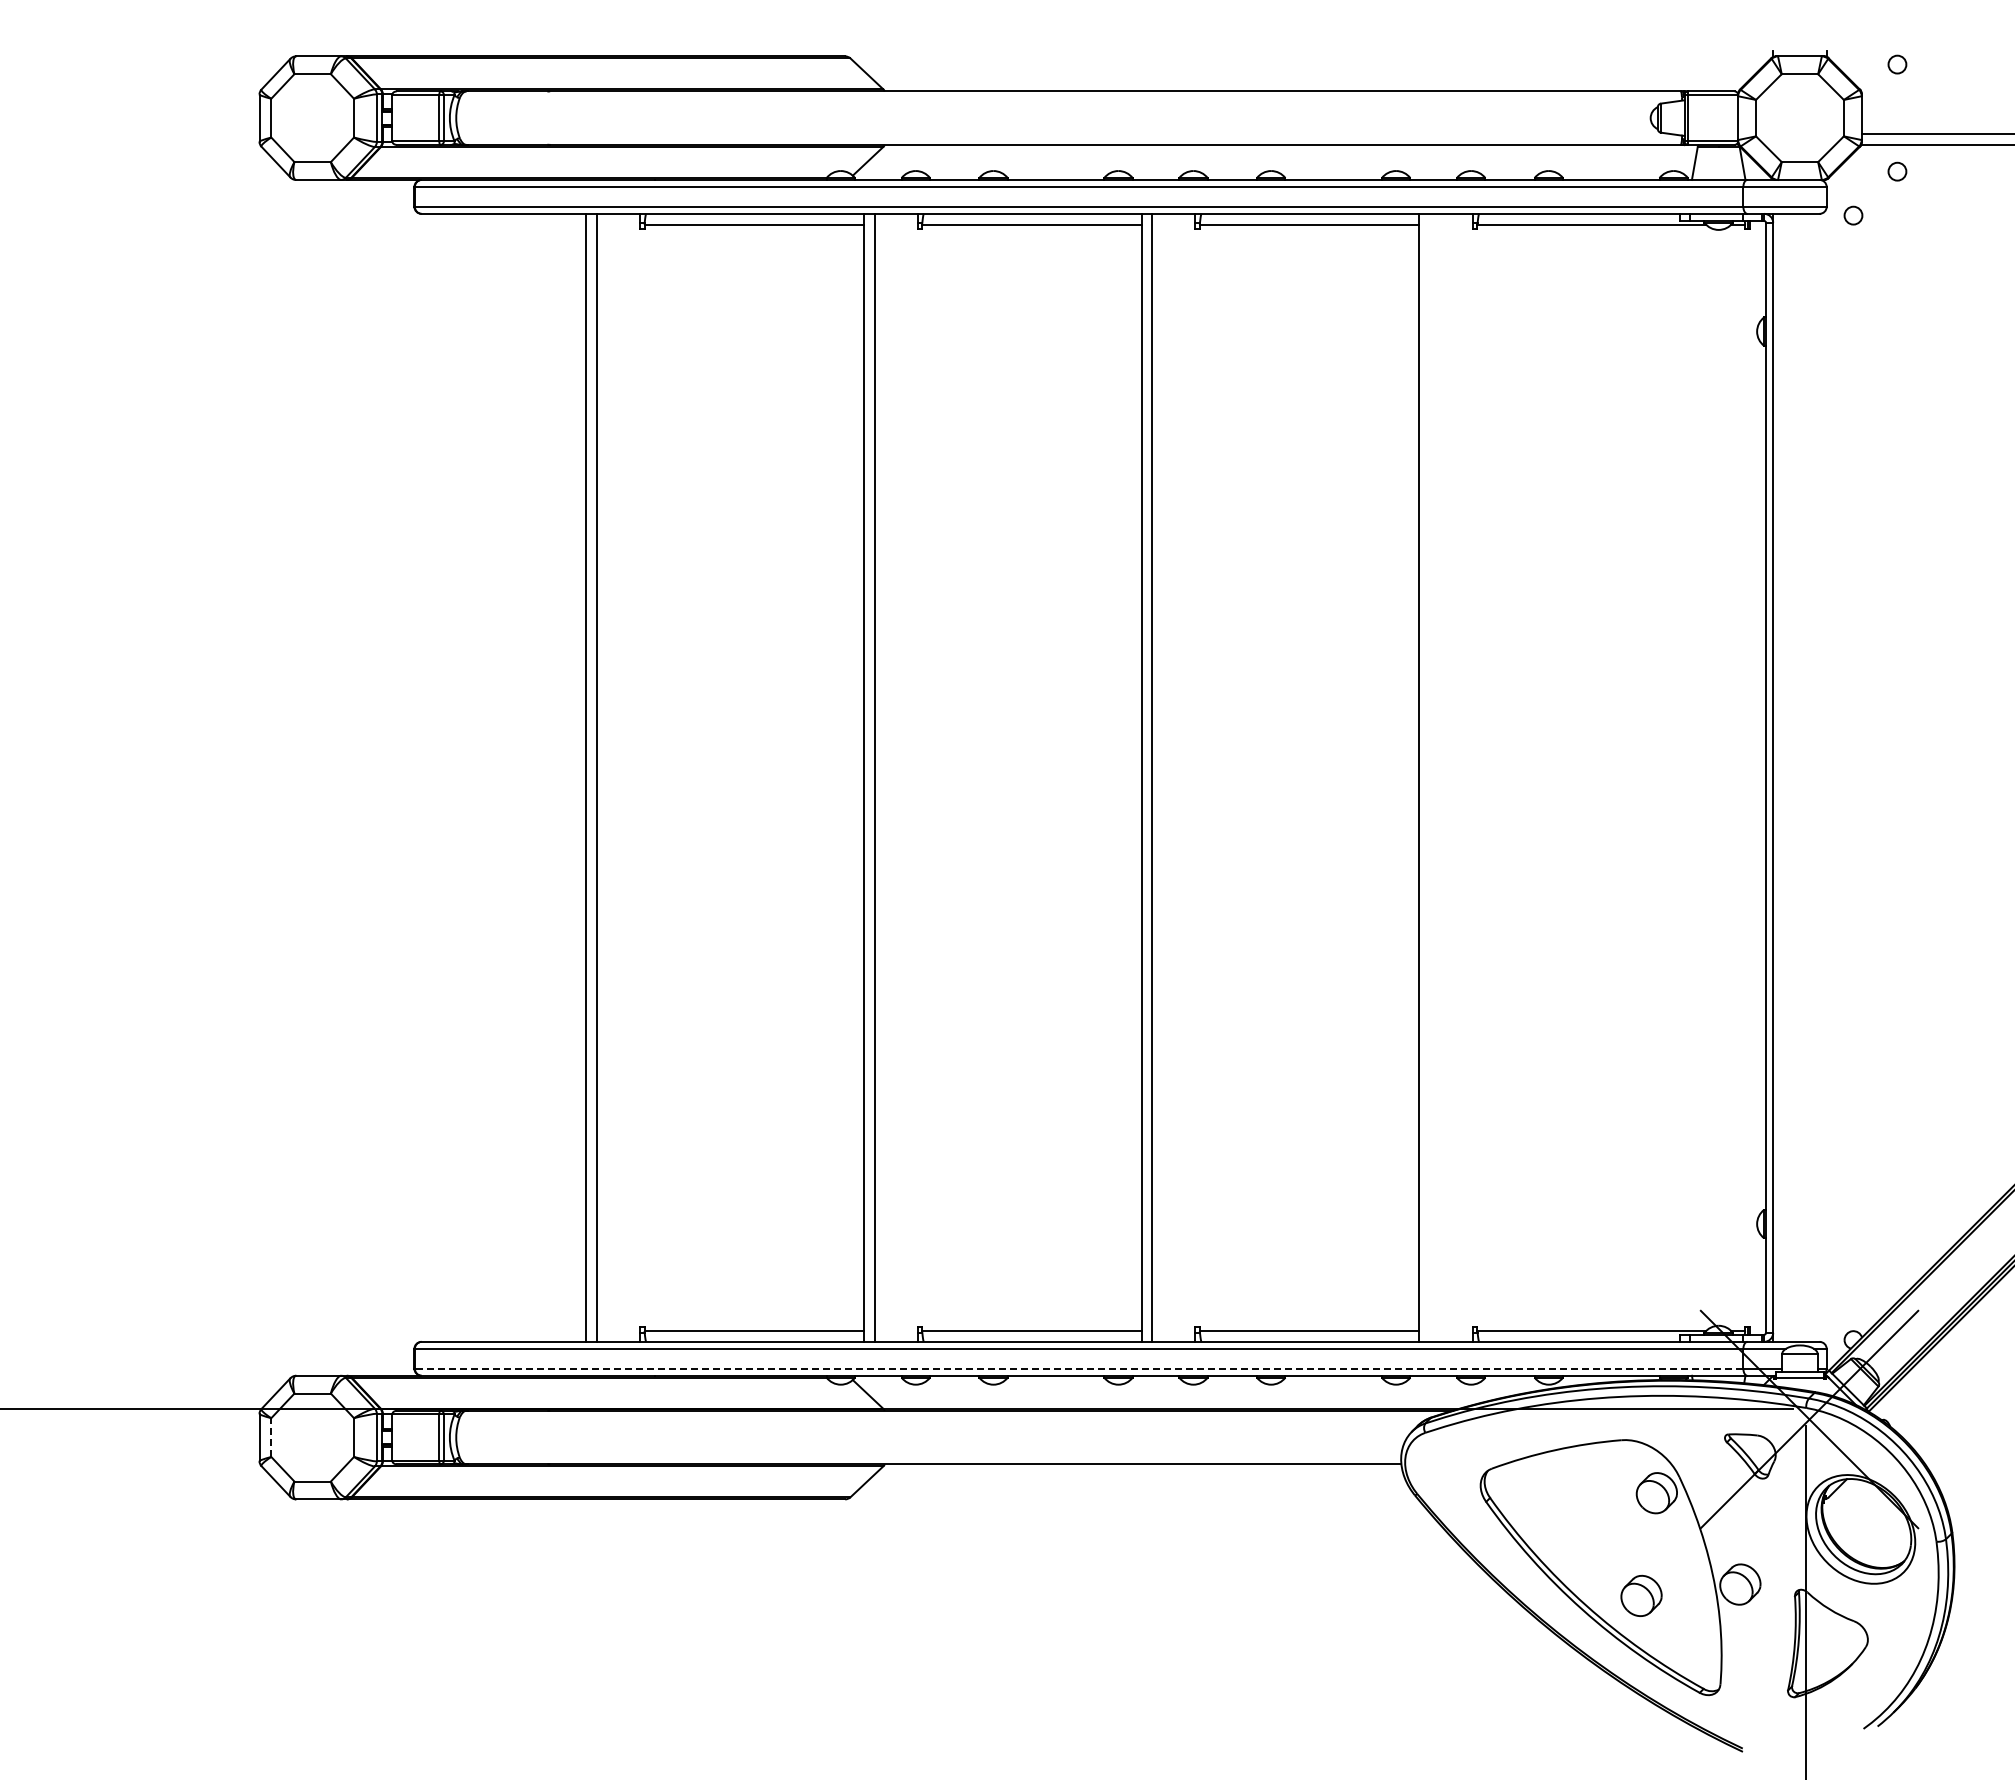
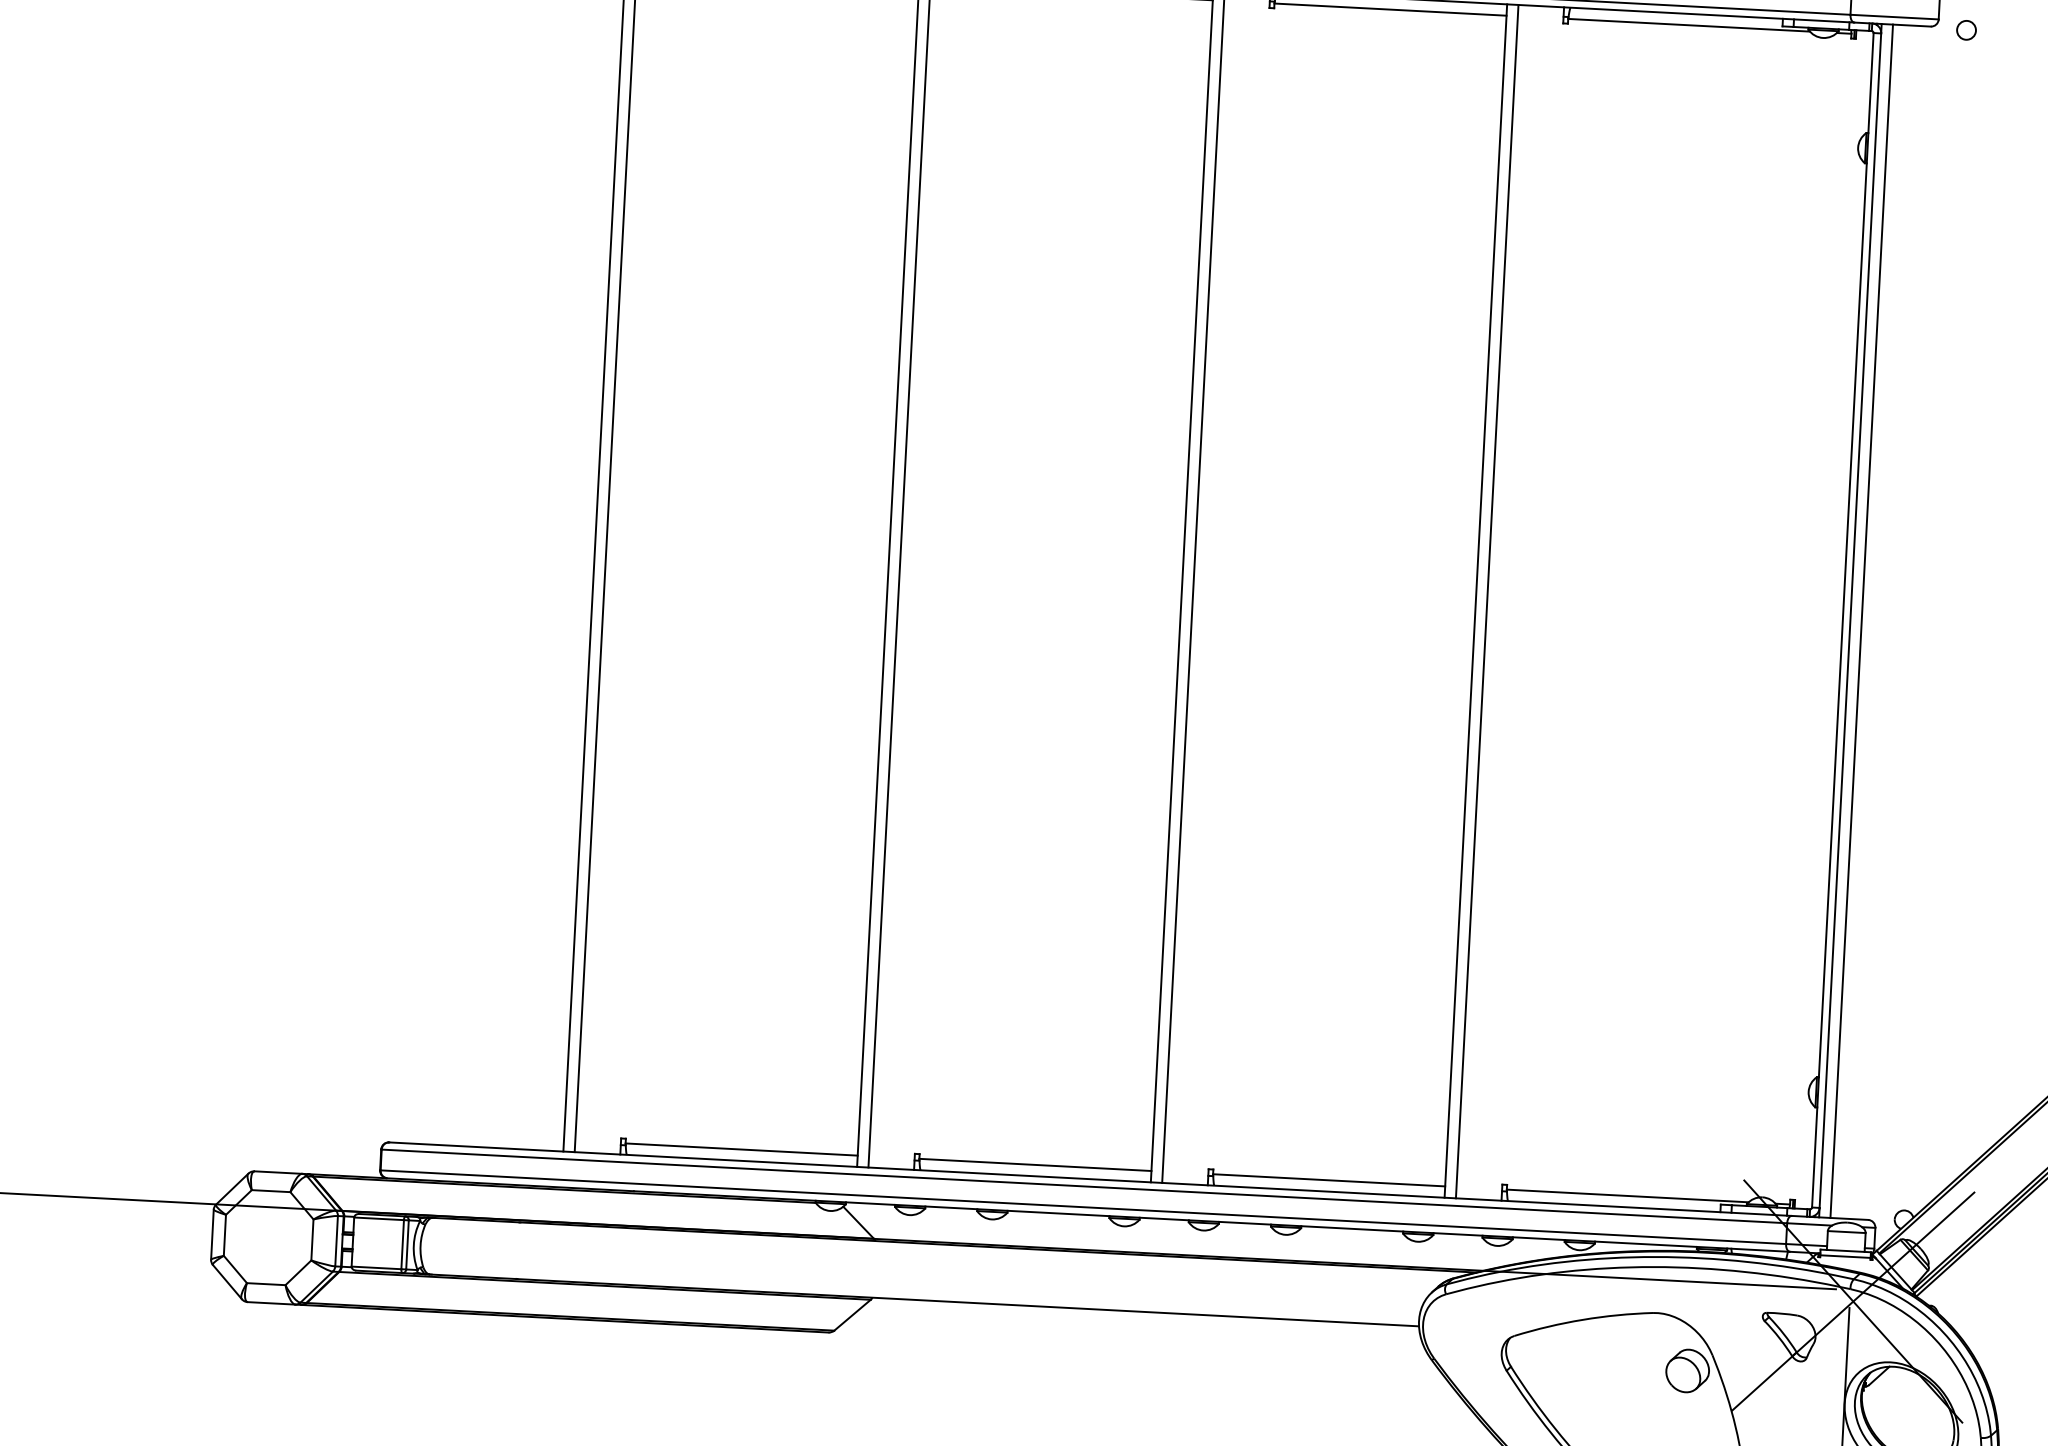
line: (1429, 777) -> (1486, 601), added
line: (1783, 777) -> (1861, 620), added
line: (1078, 1368) -> (1082, 1207), dashed -> solid
line: (271, 1437) -> (225, 1235), dashed -> solid

